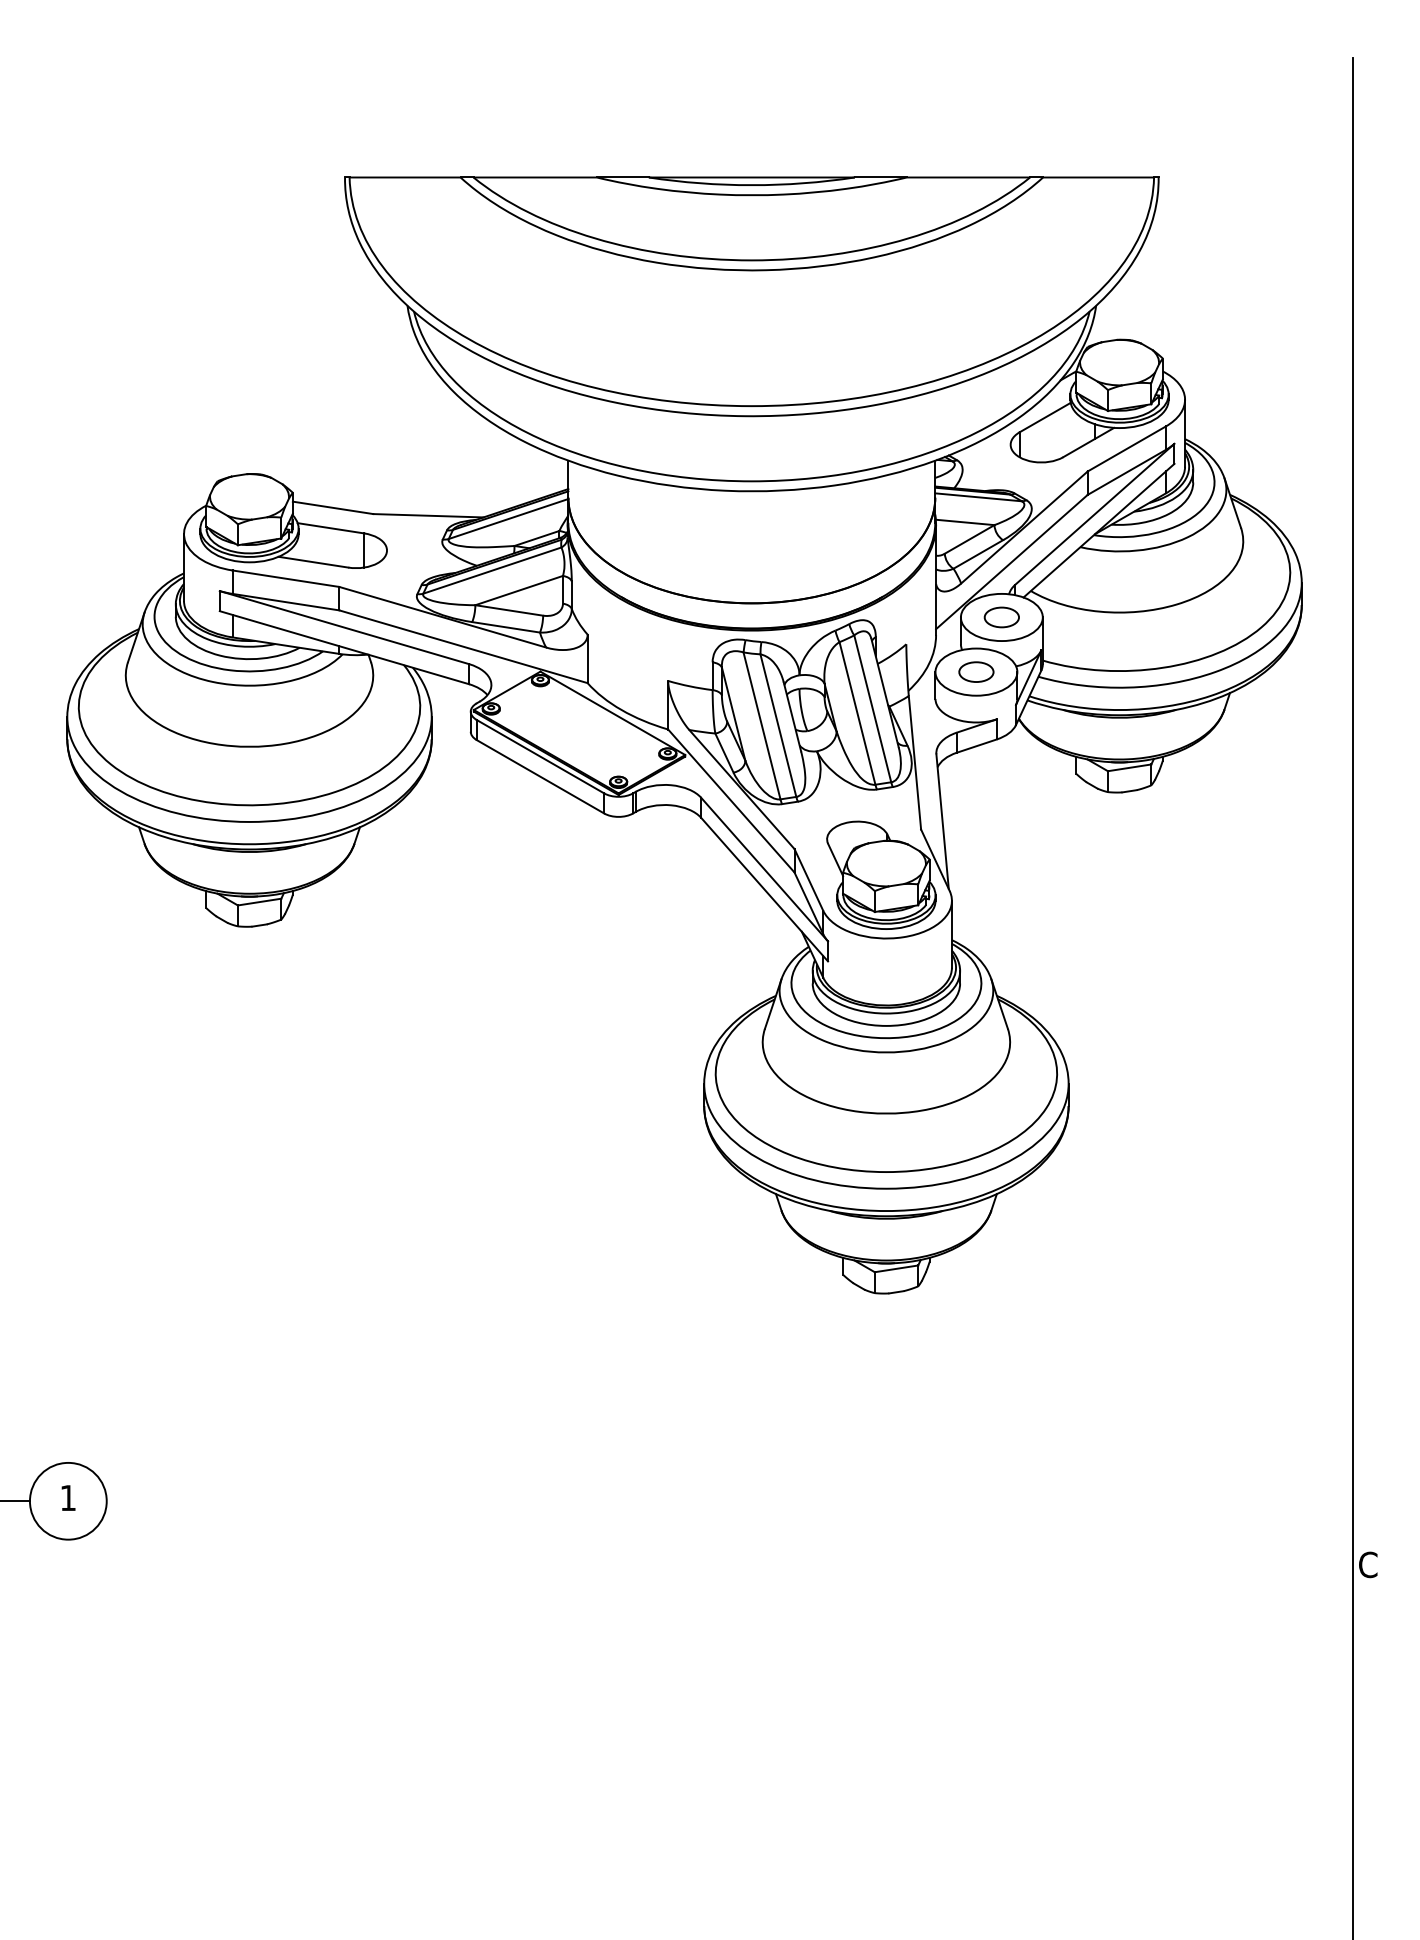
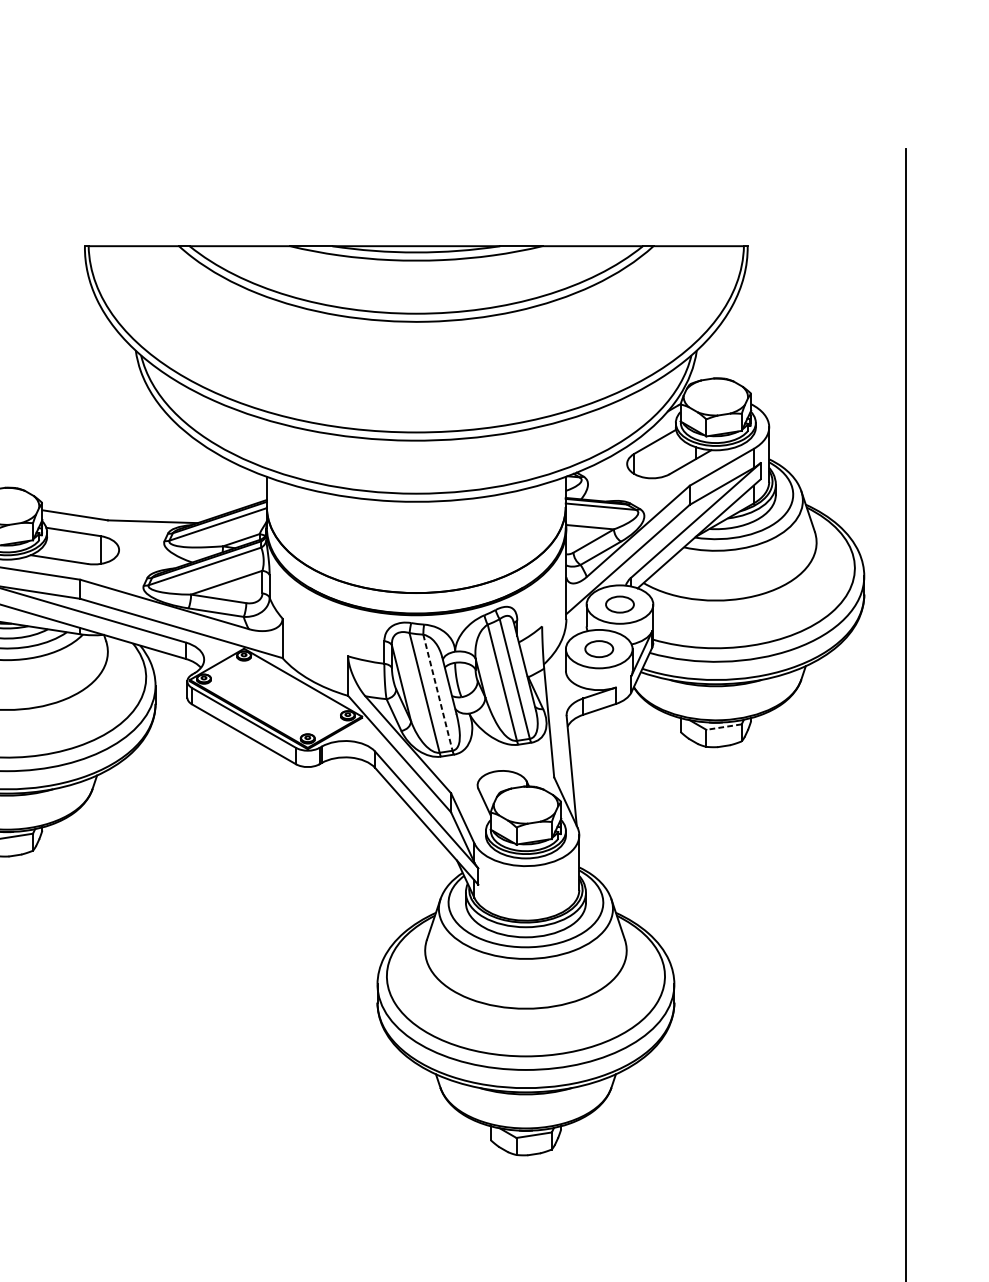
line: (778, 726) -> (438, 693), solid -> dashed
line: (1129, 767) -> (723, 726), solid -> dashed

